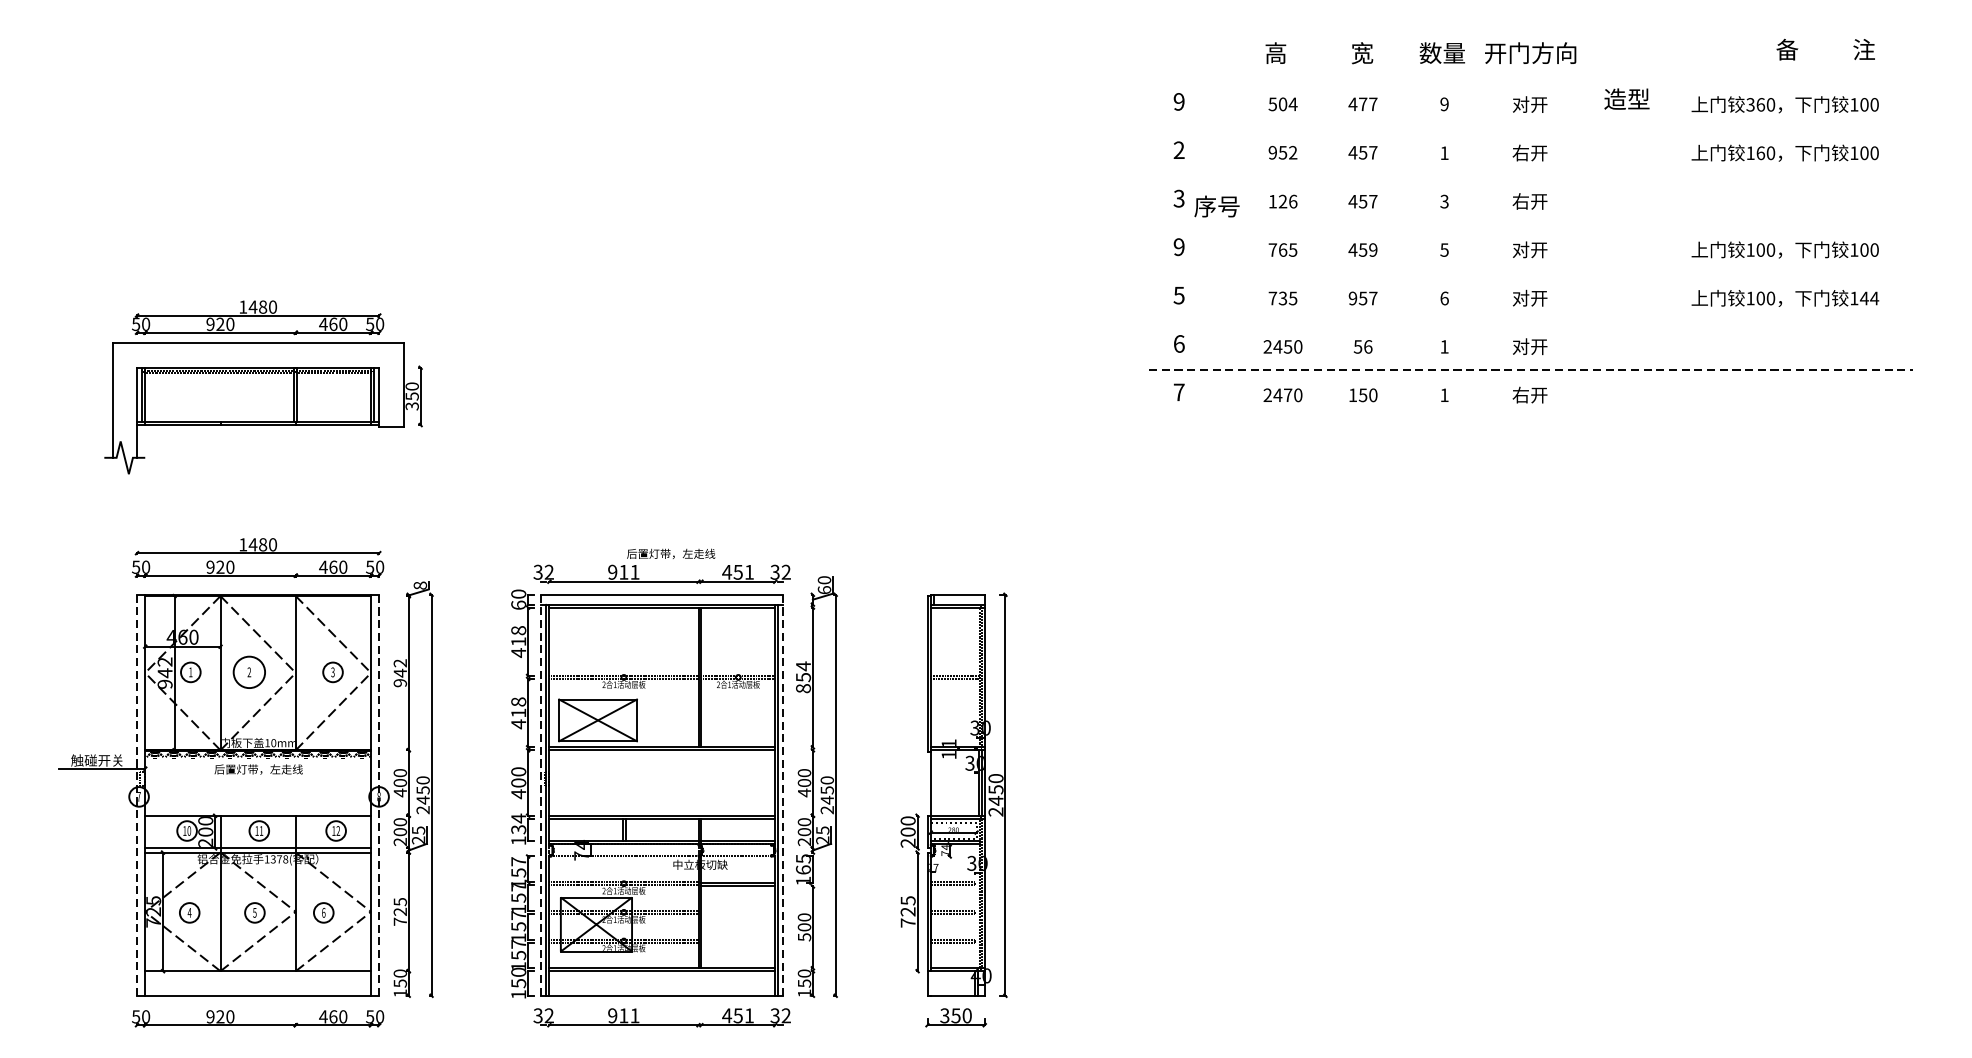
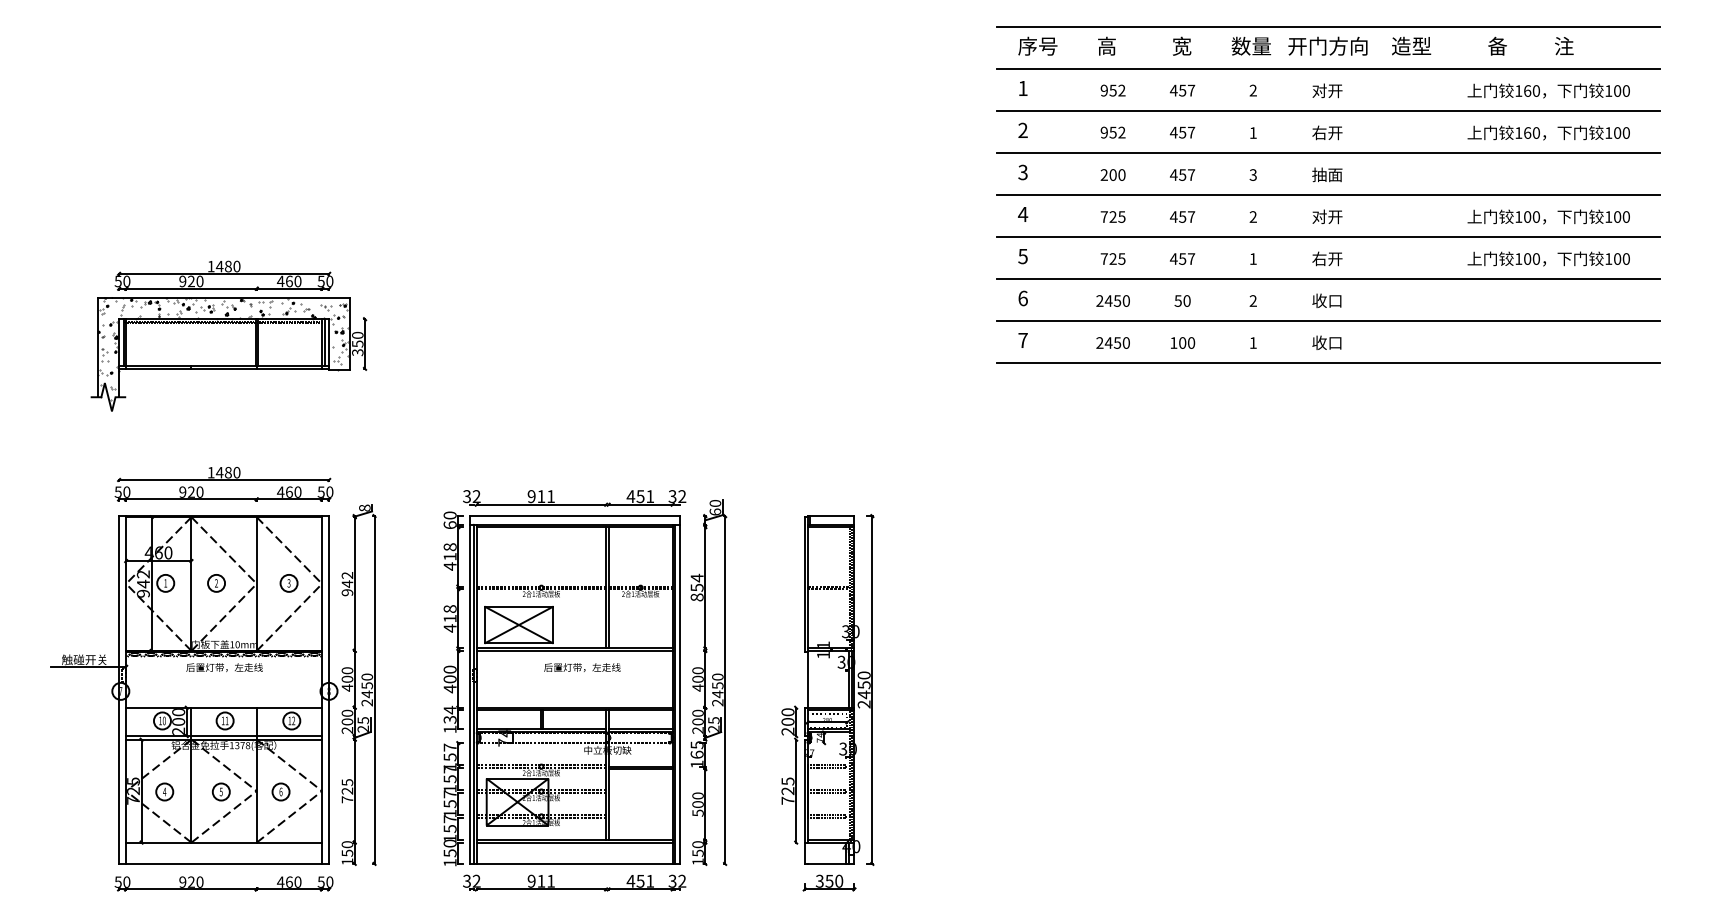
line: (1530, 31) -> (1327, 27), added
text: (1825, 48) -> (1530, 45), moved
line: (1530, 79) -> (1327, 69), added
text: (1626, 98) -> (1411, 45), moved
text: (1178, 101) -> (1022, 88), 9 -> 1
text: (1282, 104) -> (1112, 90), 504 -> 952
text: (1362, 104) -> (1182, 90), 477 -> 457
text: (1443, 104) -> (1252, 90), 9 -> 2
text: (1750, 104) -> (1518, 90), 360 -> 160
line: (1530, 128) -> (1327, 111), added
line: (1530, 176) -> (1327, 153), added
text: (1282, 201) -> (1112, 174), 126 -> 200
text: (1530, 201) -> (1327, 174), 右开 -> 抽面
text: (1216, 205) -> (1037, 45), moved
line: (1530, 225) -> (1327, 195), added
text: (1178, 247) -> (1022, 214), 9 -> 4
text: (1282, 249) -> (1112, 216), 765 -> 725
text: (1373, 249) -> (1191, 216), 459 -> 457
text: (1443, 249) -> (1252, 216), 5 -> 2
line: (1530, 273) -> (1327, 237), added
text: (1352, 297) -> (1173, 258), 957 -> 457
text: (1443, 297) -> (1252, 258), 6 -> 1
text: (1520, 297) -> (1319, 258), 对开 -> 右开
text: (1869, 297) -> (1621, 258), 144 -> 100
text: (1282, 299) -> (1112, 259), 735 -> 725
line: (1530, 322) -> (1327, 279), added
text: (1367, 346) -> (1186, 300), 56 -> 50
text: (1443, 346) -> (1252, 300), 1 -> 2
text: (1530, 346) -> (1327, 300), 对开 -> 收口
line: (1531, 370) -> (1328, 321), dashed -> solid
text: (1288, 394) -> (1117, 342), 2470 -> 2450
text: (1362, 394) -> (1182, 342), 150 -> 100
text: (1530, 394) -> (1327, 342), 右开 -> 收口
hatch: (256, 401) -> (222, 348), added
line: (1530, 418) -> (1327, 363), added
text: (671, 553) -> (582, 667), moved
circle: (249, 671) -> (216, 582), size x0.62
line: (137, 794) -> (119, 689), dashed -> solid
line: (379, 794) -> (329, 689), dashed -> solid
line: (541, 794) -> (469, 689), dashed -> solid
line: (783, 794) -> (679, 689), dashed -> solid

